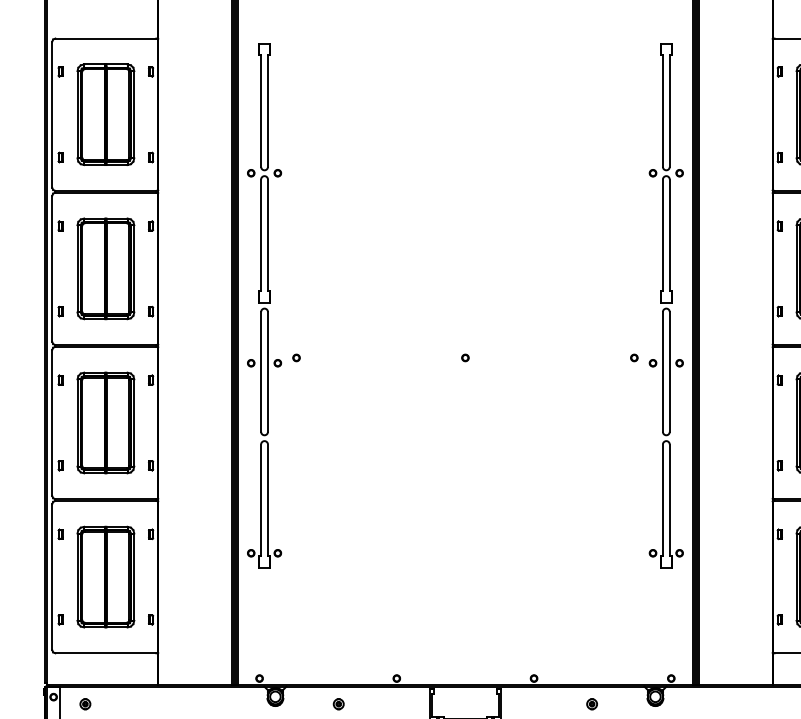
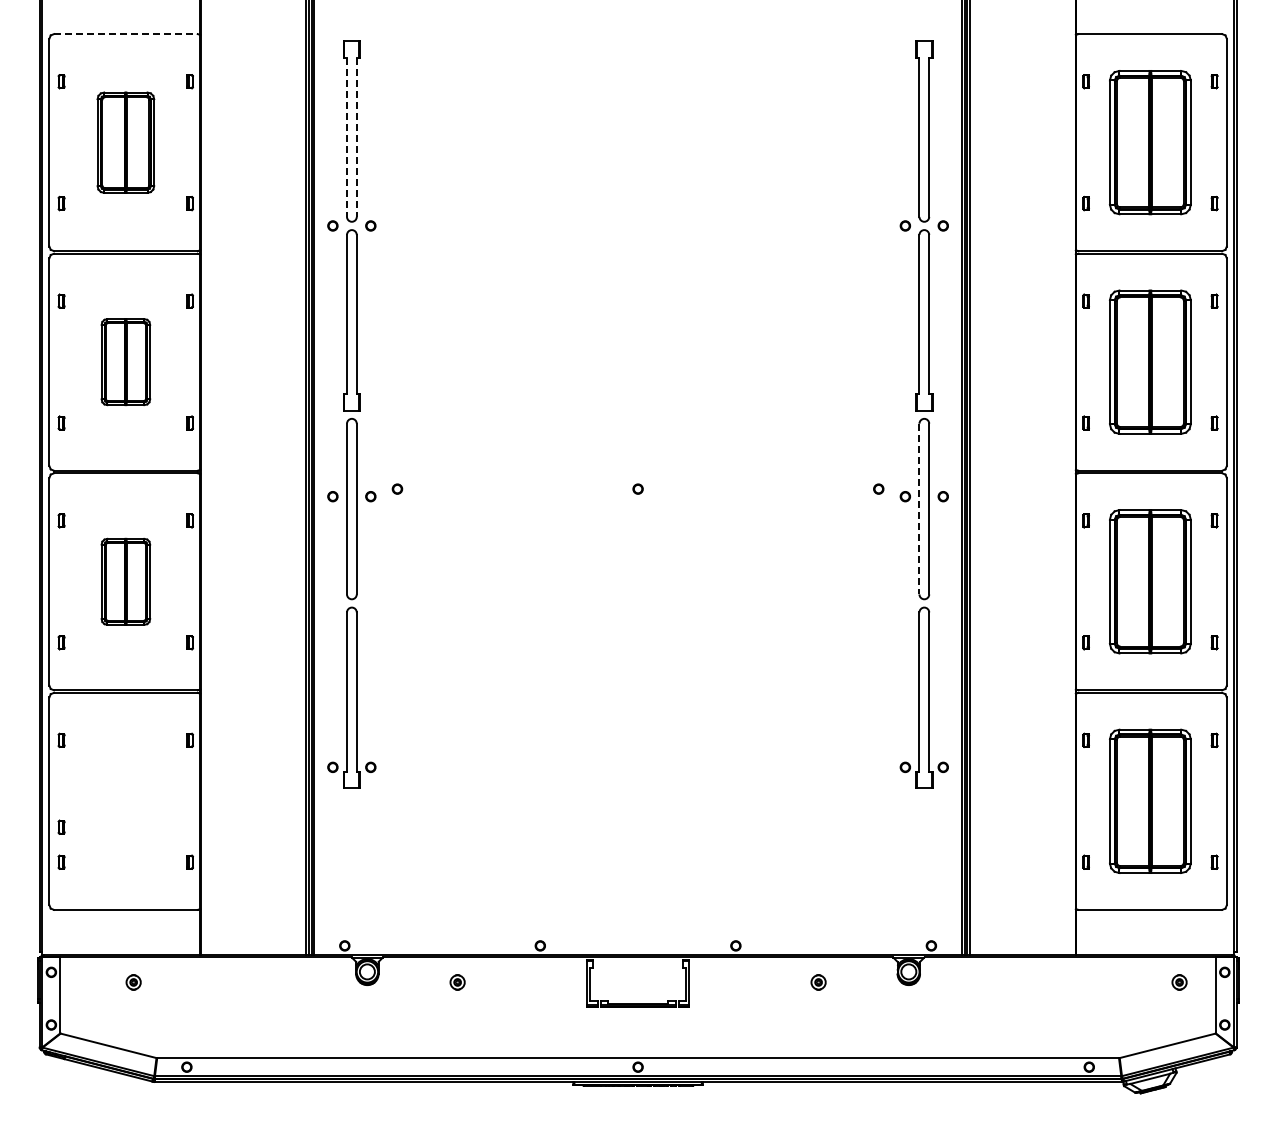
line: (105, 38) -> (125, 34), solid -> dashed
line: (261, 111) -> (347, 137), solid -> dashed
line: (267, 111) -> (356, 137), solid -> dashed
part: (105, 114) -> (125, 142), size x0.7
part: (105, 268) -> (125, 361), size x0.6
line: (662, 372) -> (919, 509), solid -> dashed
part: (105, 422) -> (125, 581), size x0.6
part: (105, 576) -> (125, 800), removed
part: (60, 594) -> (61, 826), added
part: (85, 704) -> (133, 982), moved

